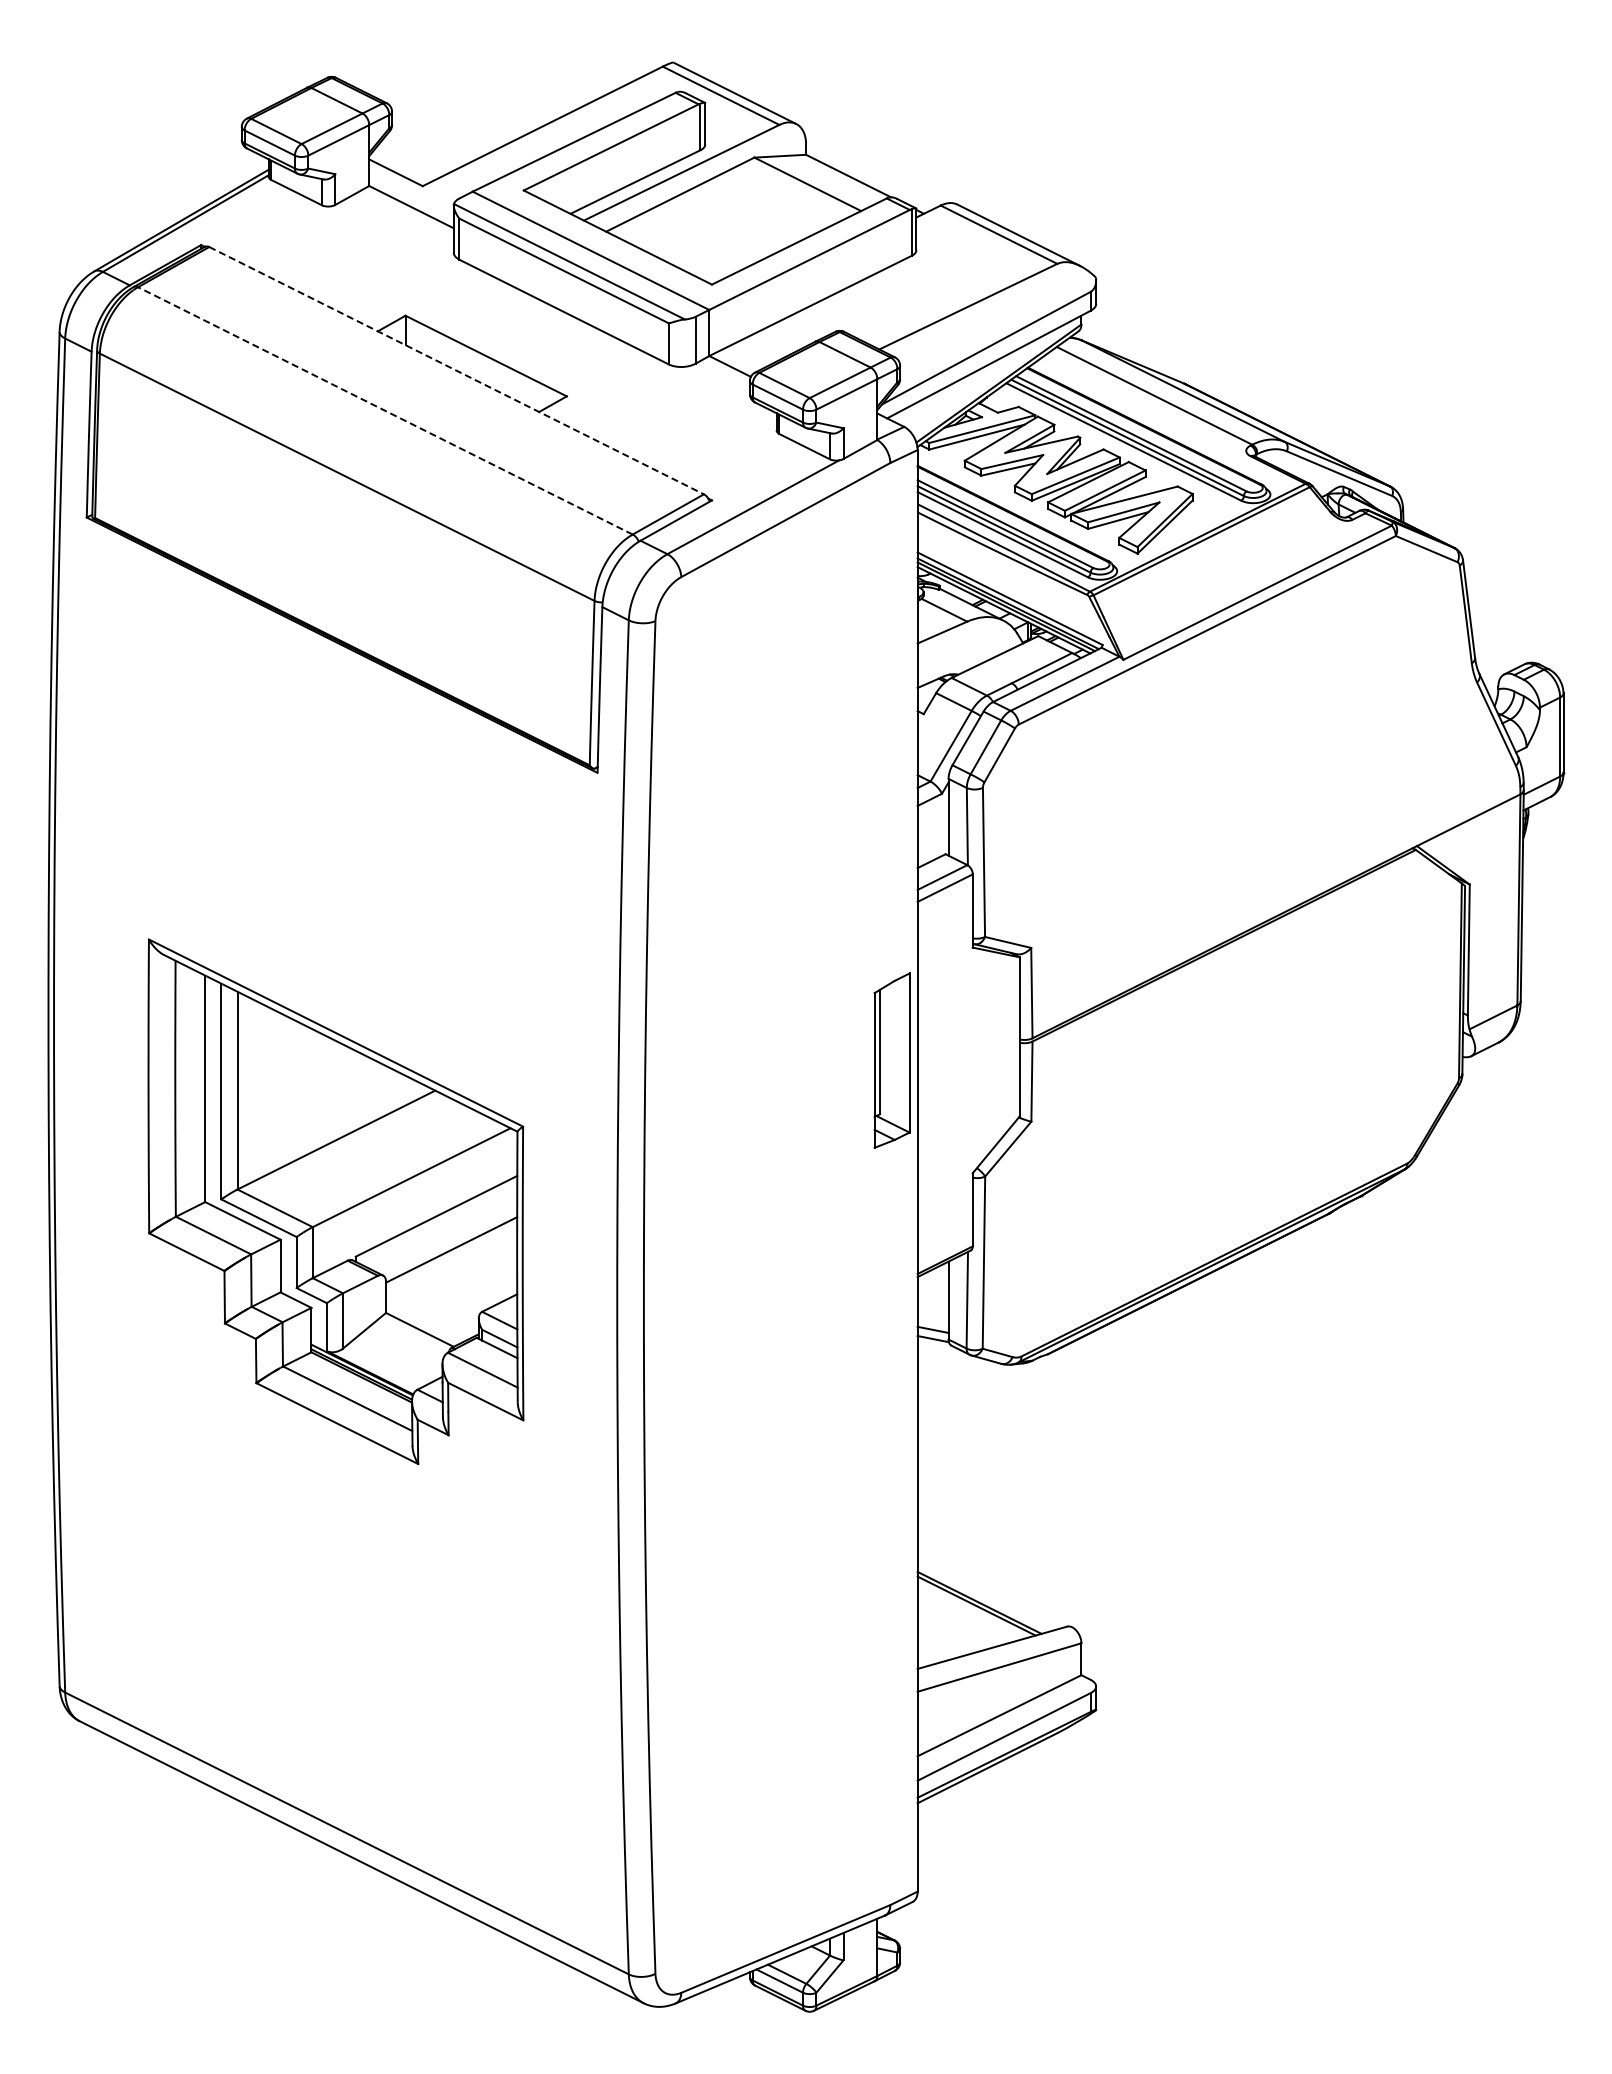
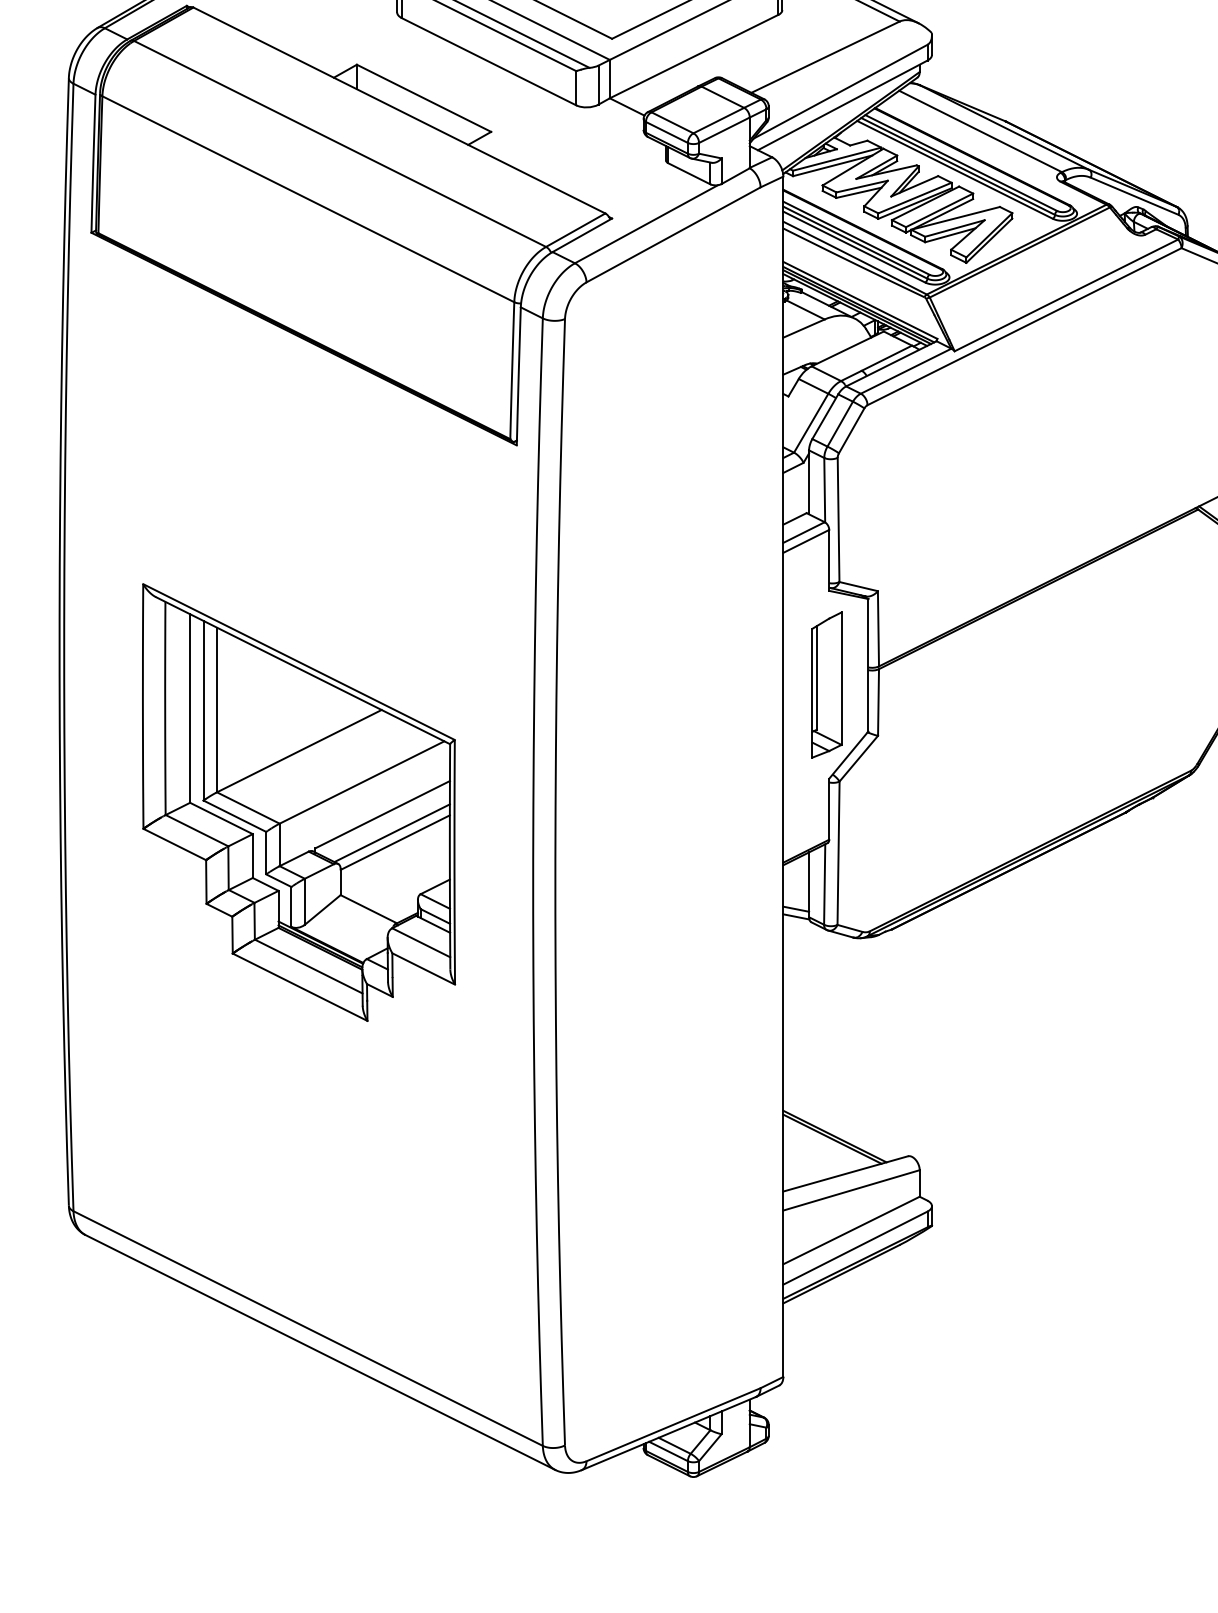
line: (456, 370) -> (399, 110), dashed -> solid
line: (385, 410) -> (340, 143), dashed -> solid
part: (891, 1060) -> (826, 684), moved
line: (447, 1238) -> (391, 833), added

